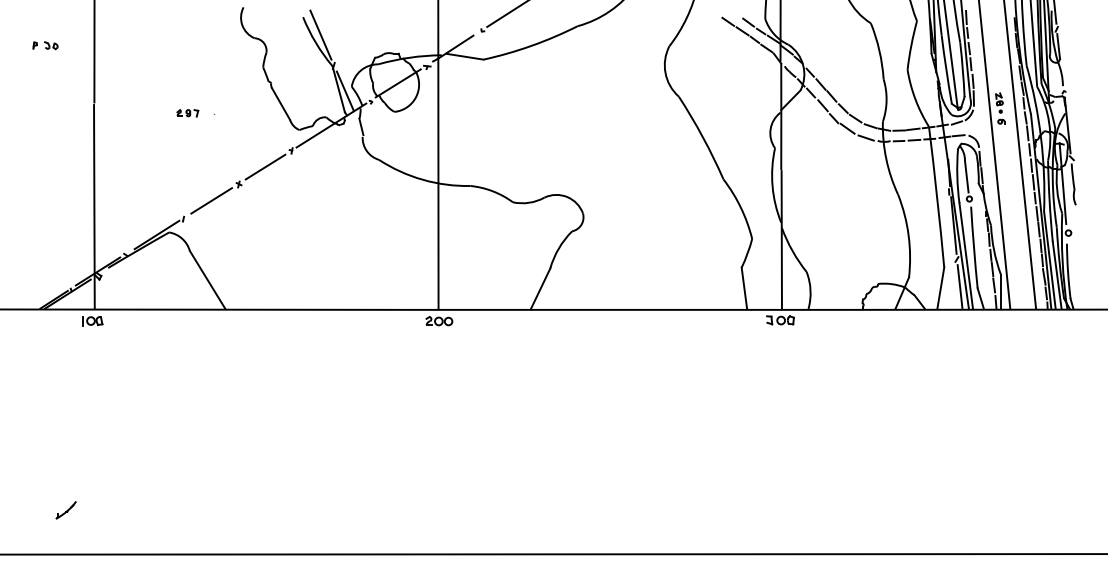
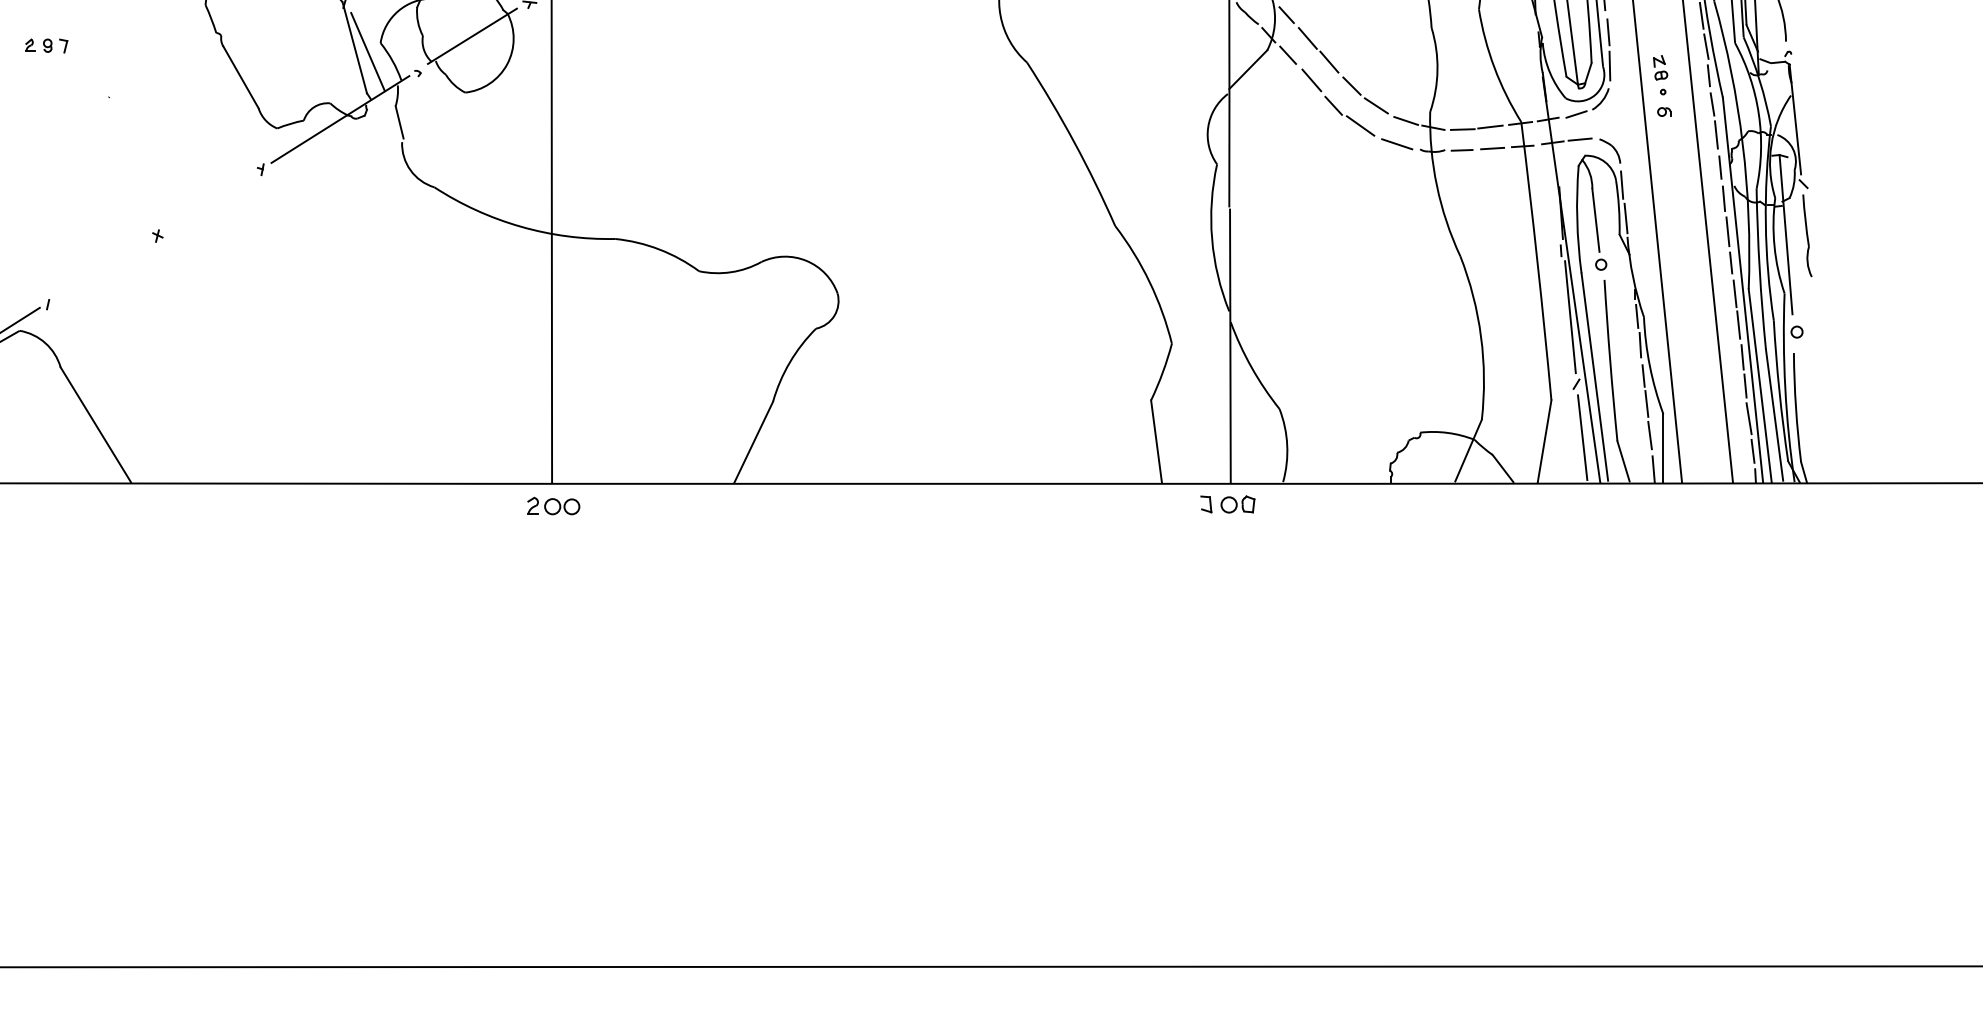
part: (187, 113) -> (46, 46), moved
line: (265, 166) -> (210, 200), removed
line: (211, 200) -> (103, 267), removed

